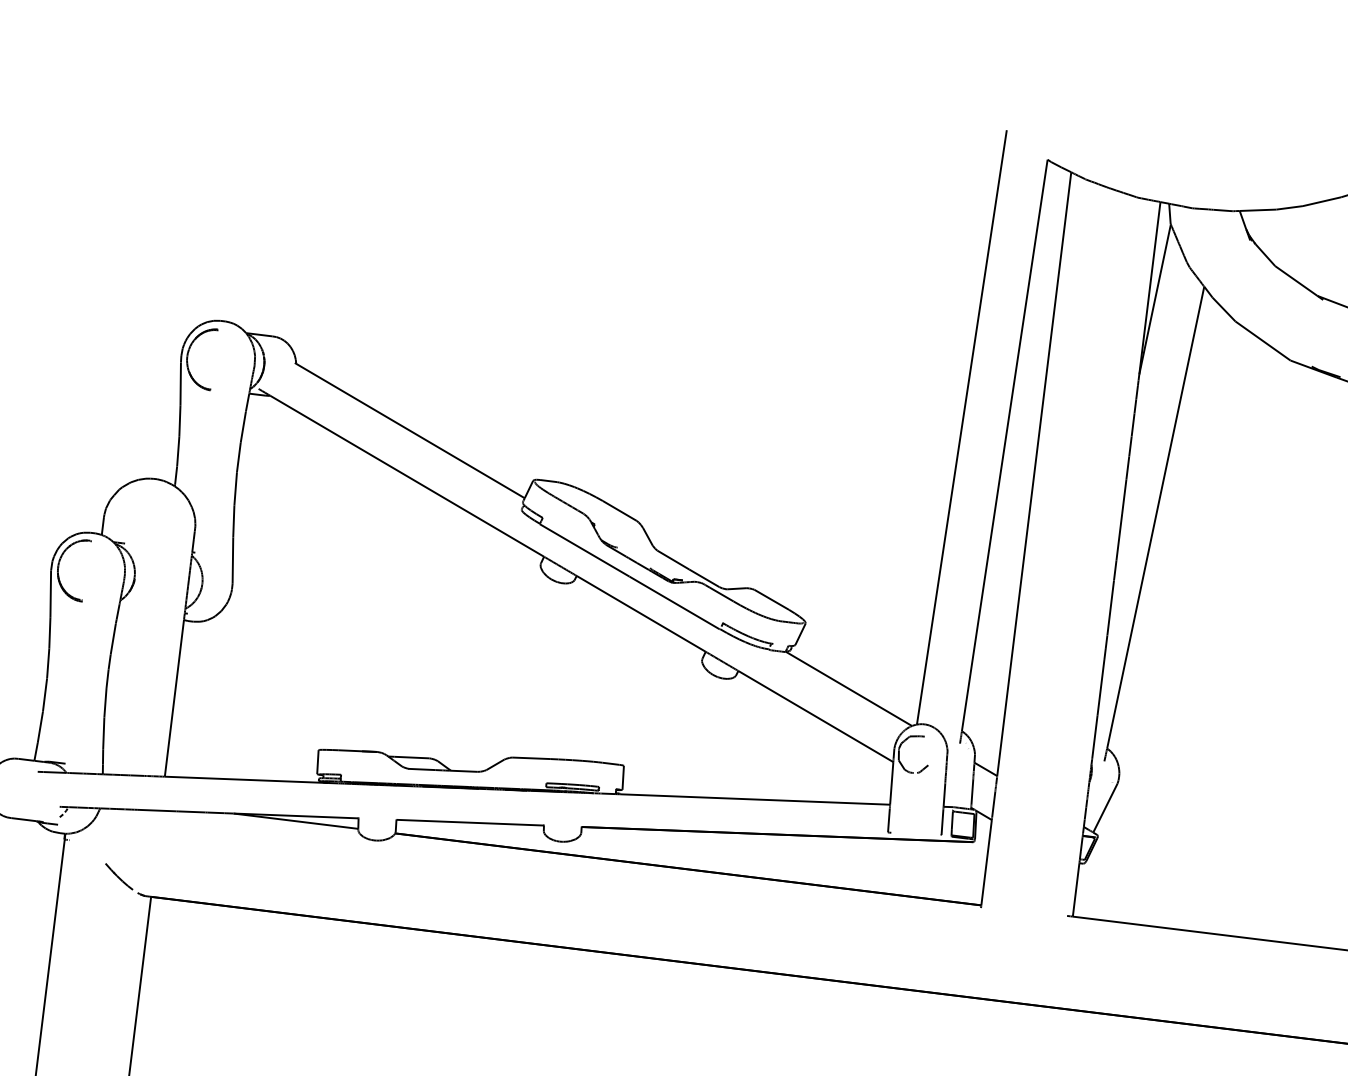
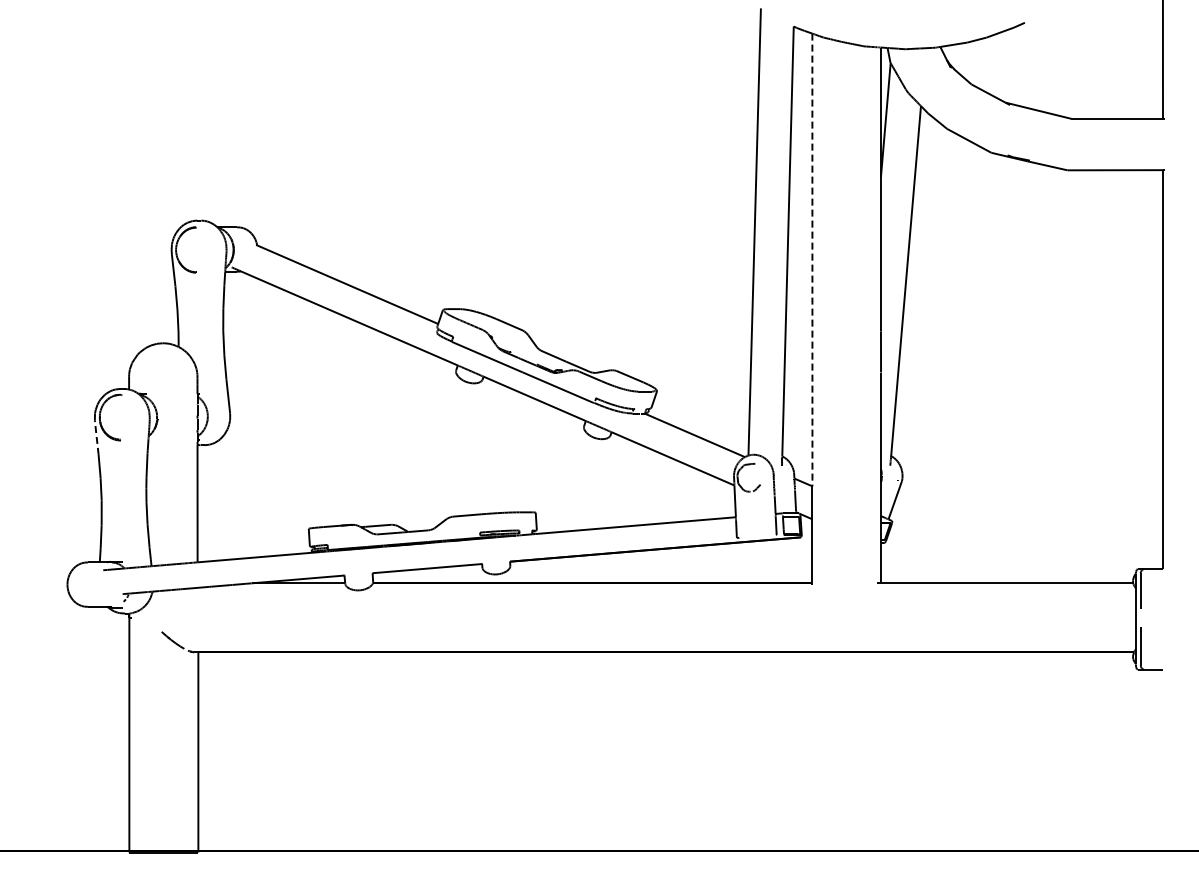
line: (1034, 474) -> (812, 260), solid -> dashed
line: (50, 593) -> (96, 437), solid -> dashed

